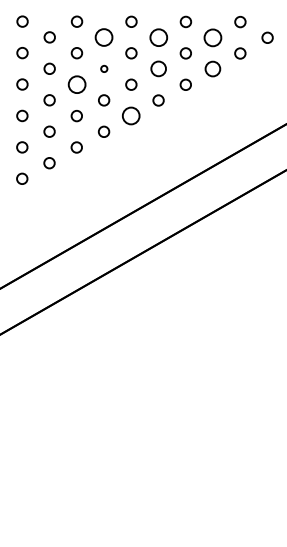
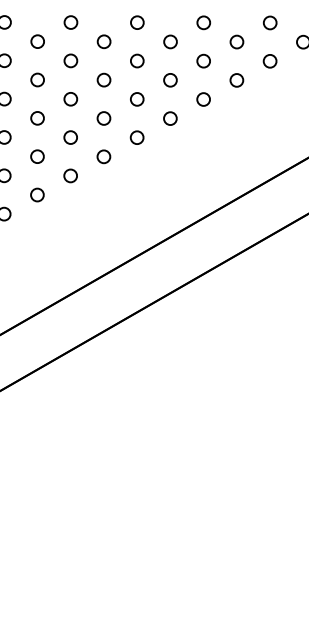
circle: (104, 37) -> (104, 41), size x0.62
circle: (158, 37) -> (170, 41), size x0.62
circle: (213, 37) -> (237, 41), size x0.62
circle: (104, 68) -> (104, 79), size x1.67
circle: (158, 69) -> (170, 80), size x0.71
circle: (213, 69) -> (237, 80), size x0.71
circle: (76, 84) -> (70, 99), size x0.62
circle: (131, 116) -> (137, 138), size x0.62

